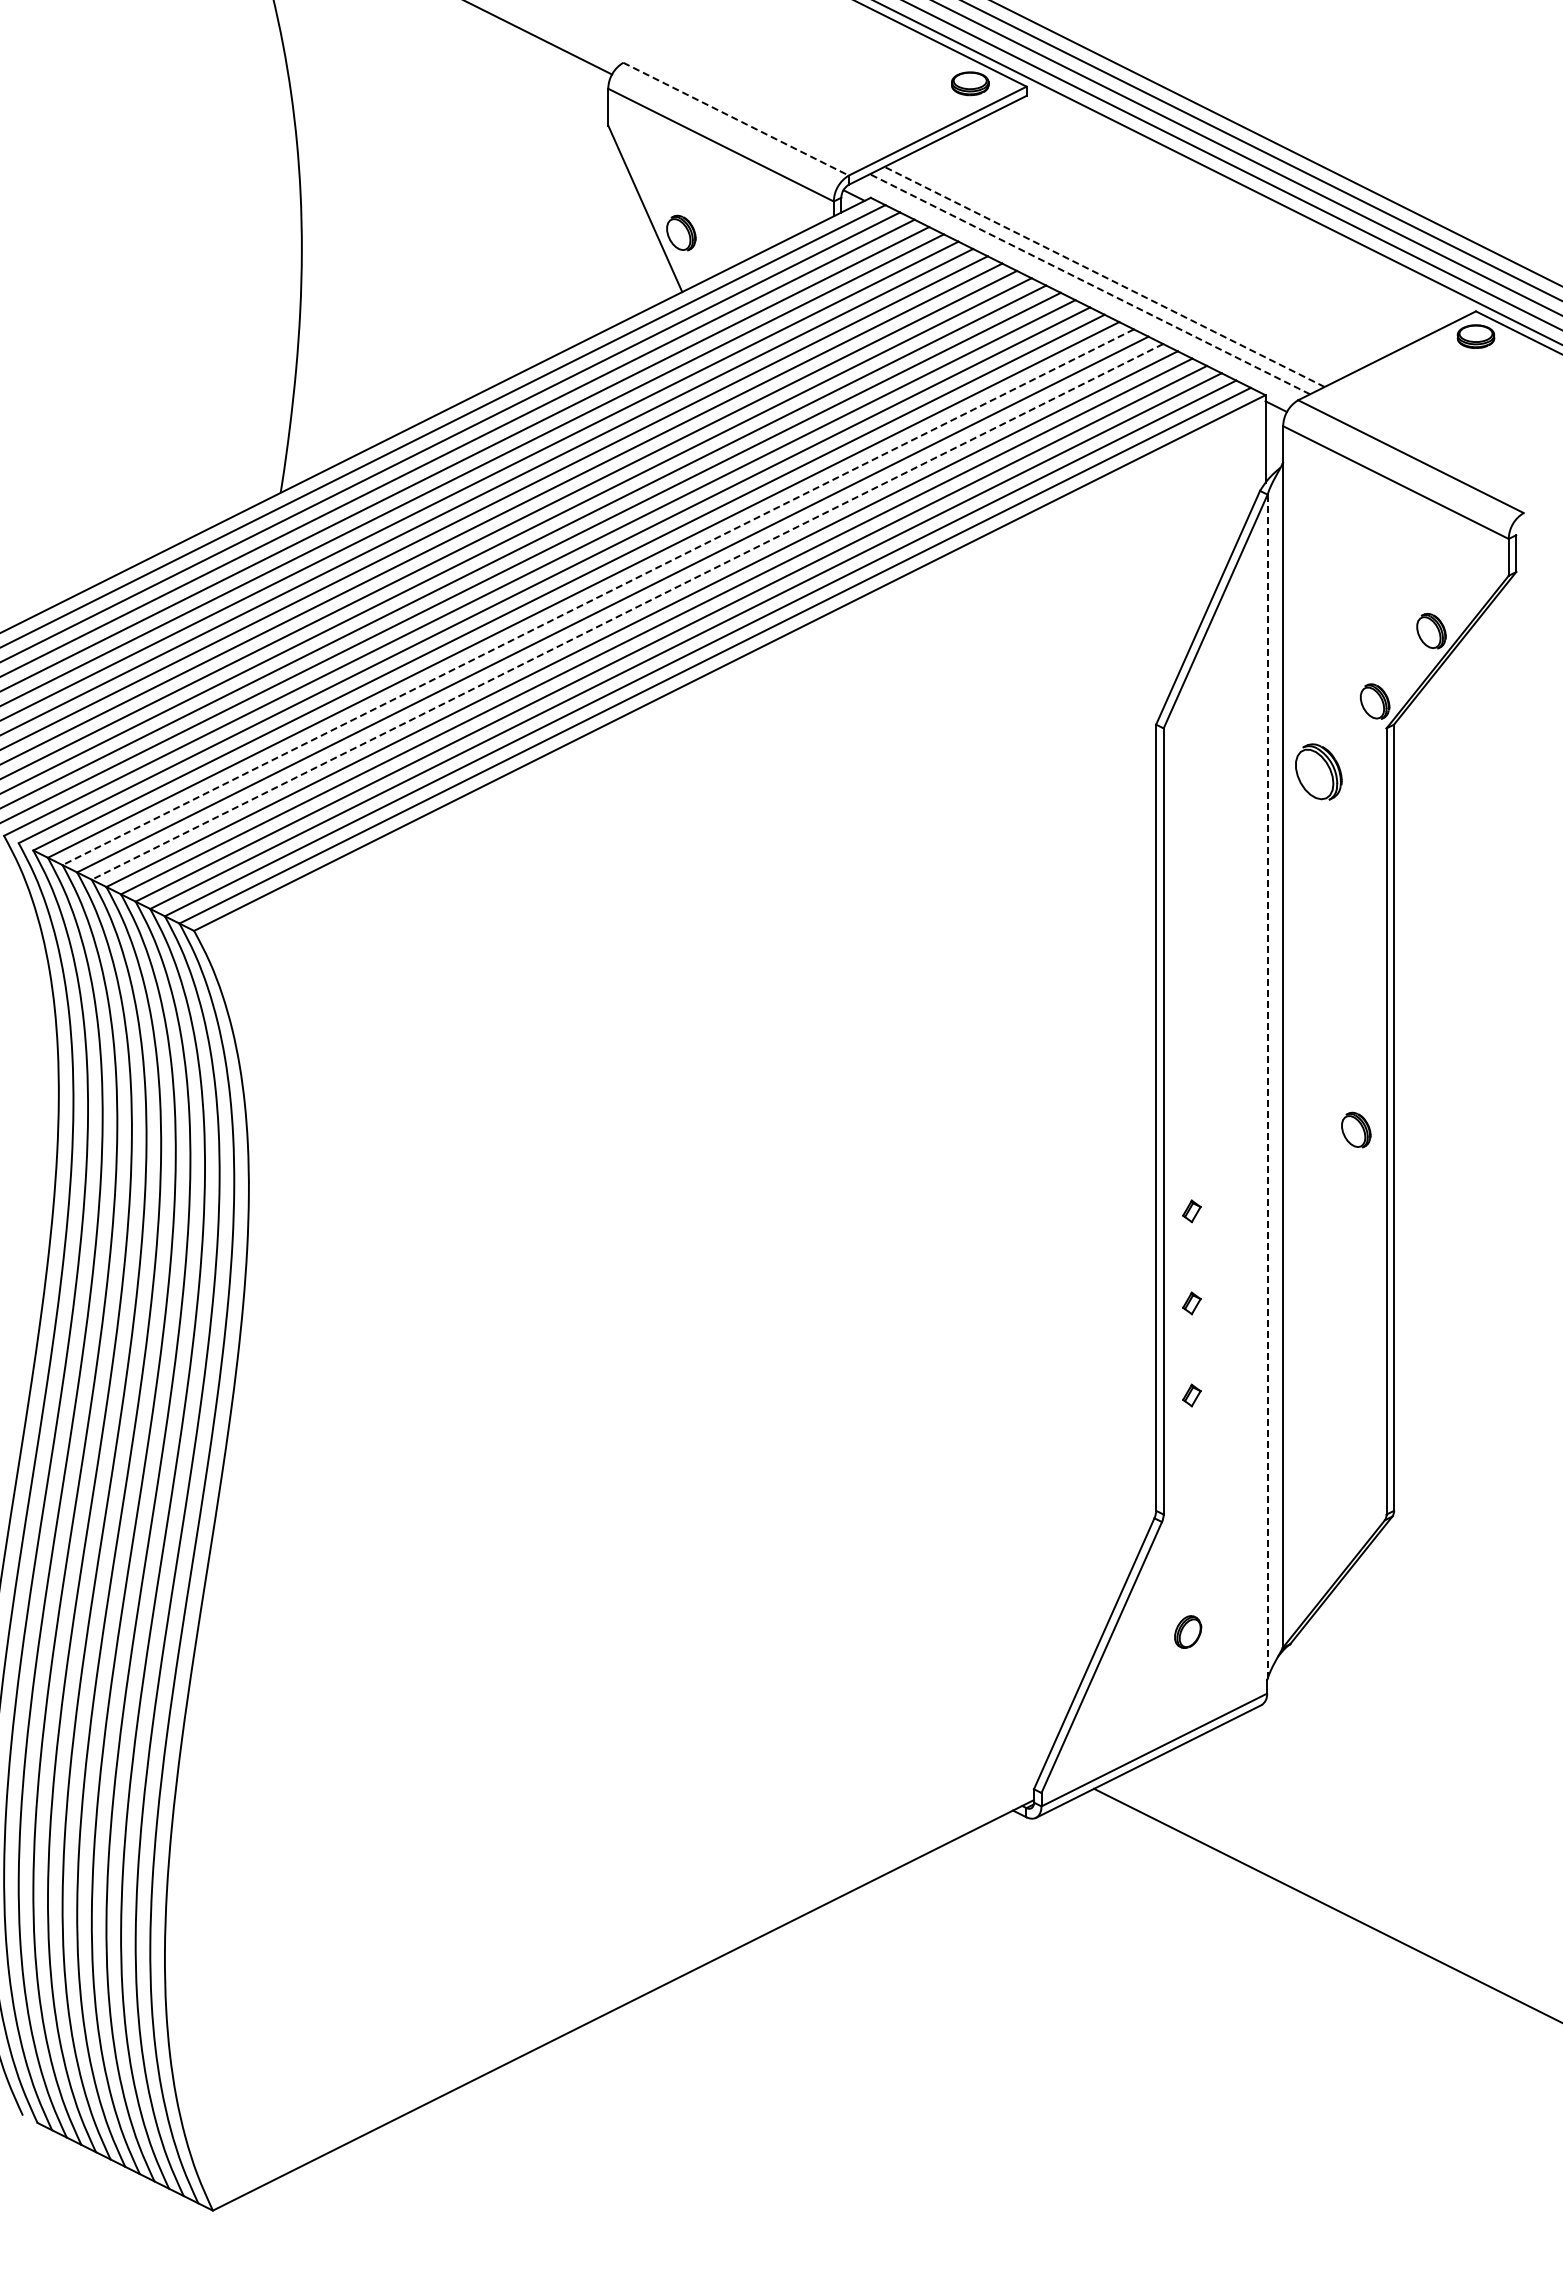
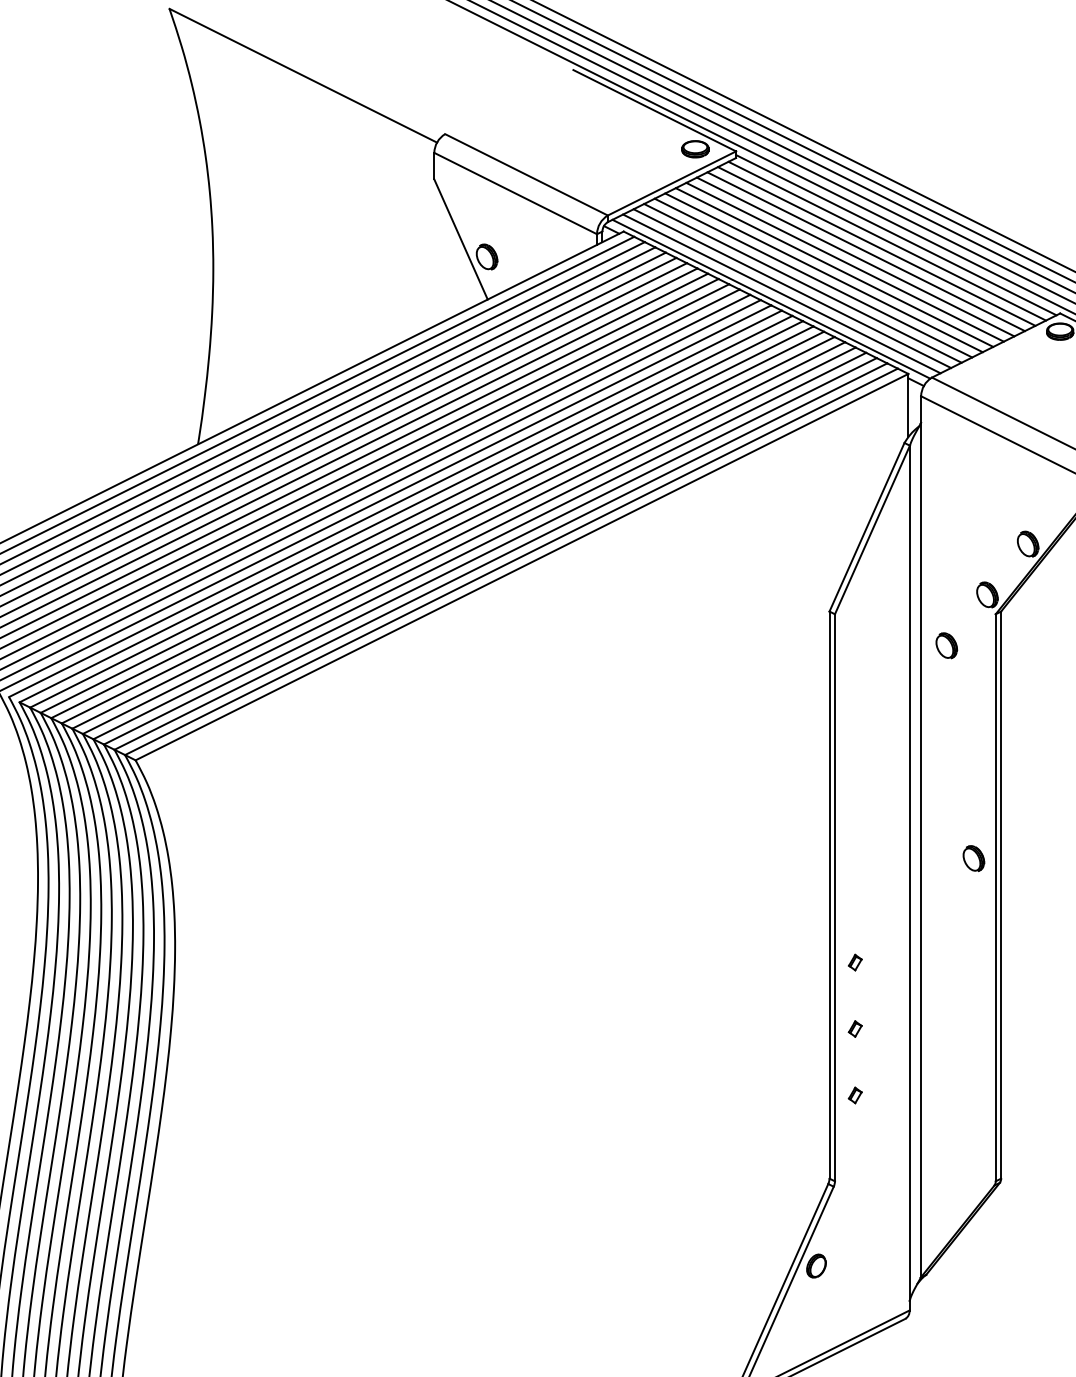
line: (736, 119) -> (526, 175), dashed -> solid
line: (1248, 202) -> (896, 234), added
line: (1236, 211) -> (887, 241), added
line: (1221, 218) -> (876, 246), added
line: (1206, 225) -> (865, 251), added
line: (1192, 233) -> (855, 257), added
line: (1177, 240) -> (844, 262), added
line: (1163, 247) -> (834, 267), added
line: (1148, 255) -> (824, 273), added
line: (1133, 262) -> (813, 278), added
line: (1119, 269) -> (803, 283), added
line: (1104, 276) -> (792, 288), dashed -> solid
line: (1089, 284) -> (781, 294), dashed -> solid
line: (1075, 291) -> (771, 299), added
line: (598, 597) -> (427, 519), dashed -> solid
line: (627, 611) -> (448, 529), dashed -> solid
part: (1318, 771) -> (946, 645), size x0.62
line: (1267, 1087) -> (909, 873), dashed -> solid
part: (1356, 1129) -> (974, 858), moved
part: (1188, 1631) -> (816, 1265), moved

